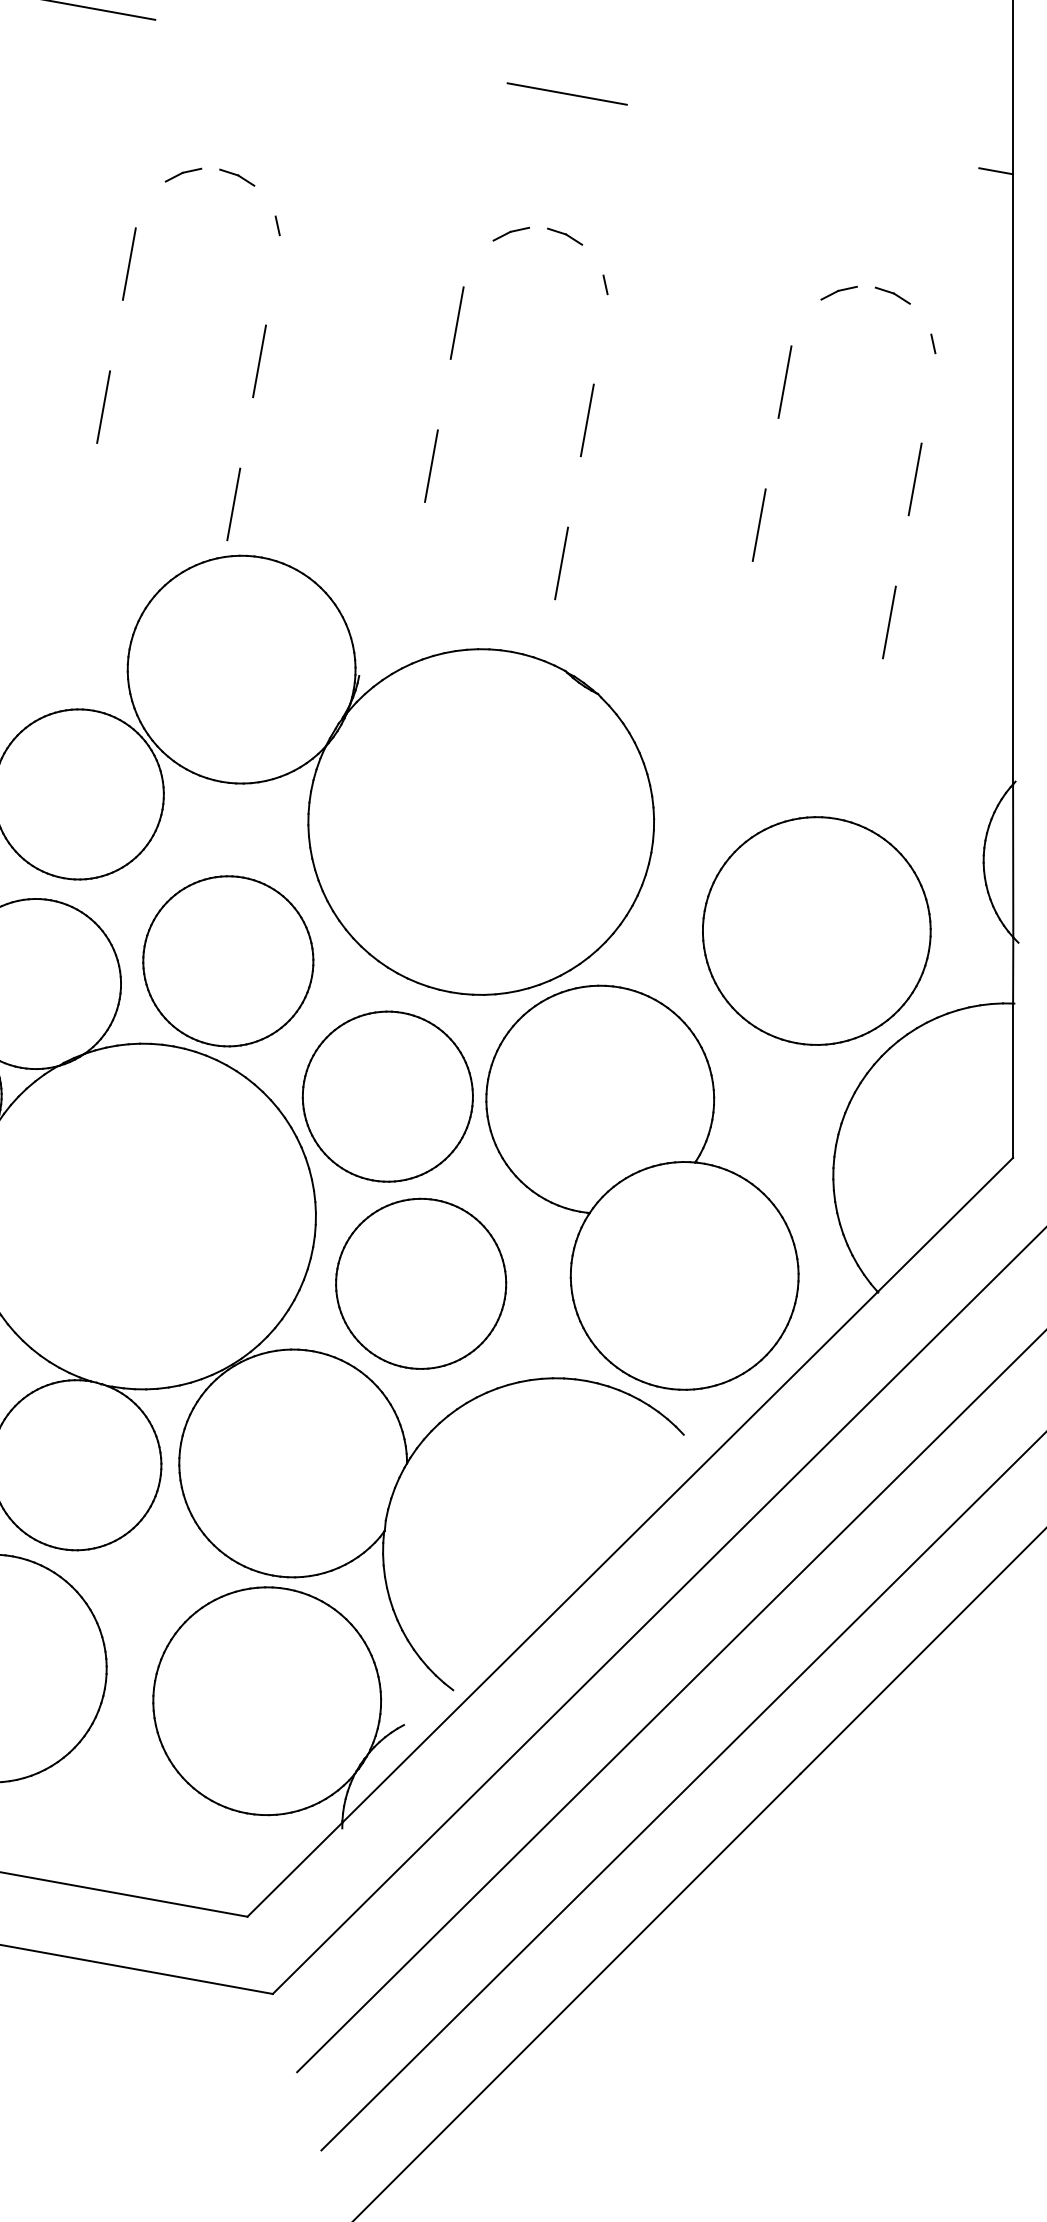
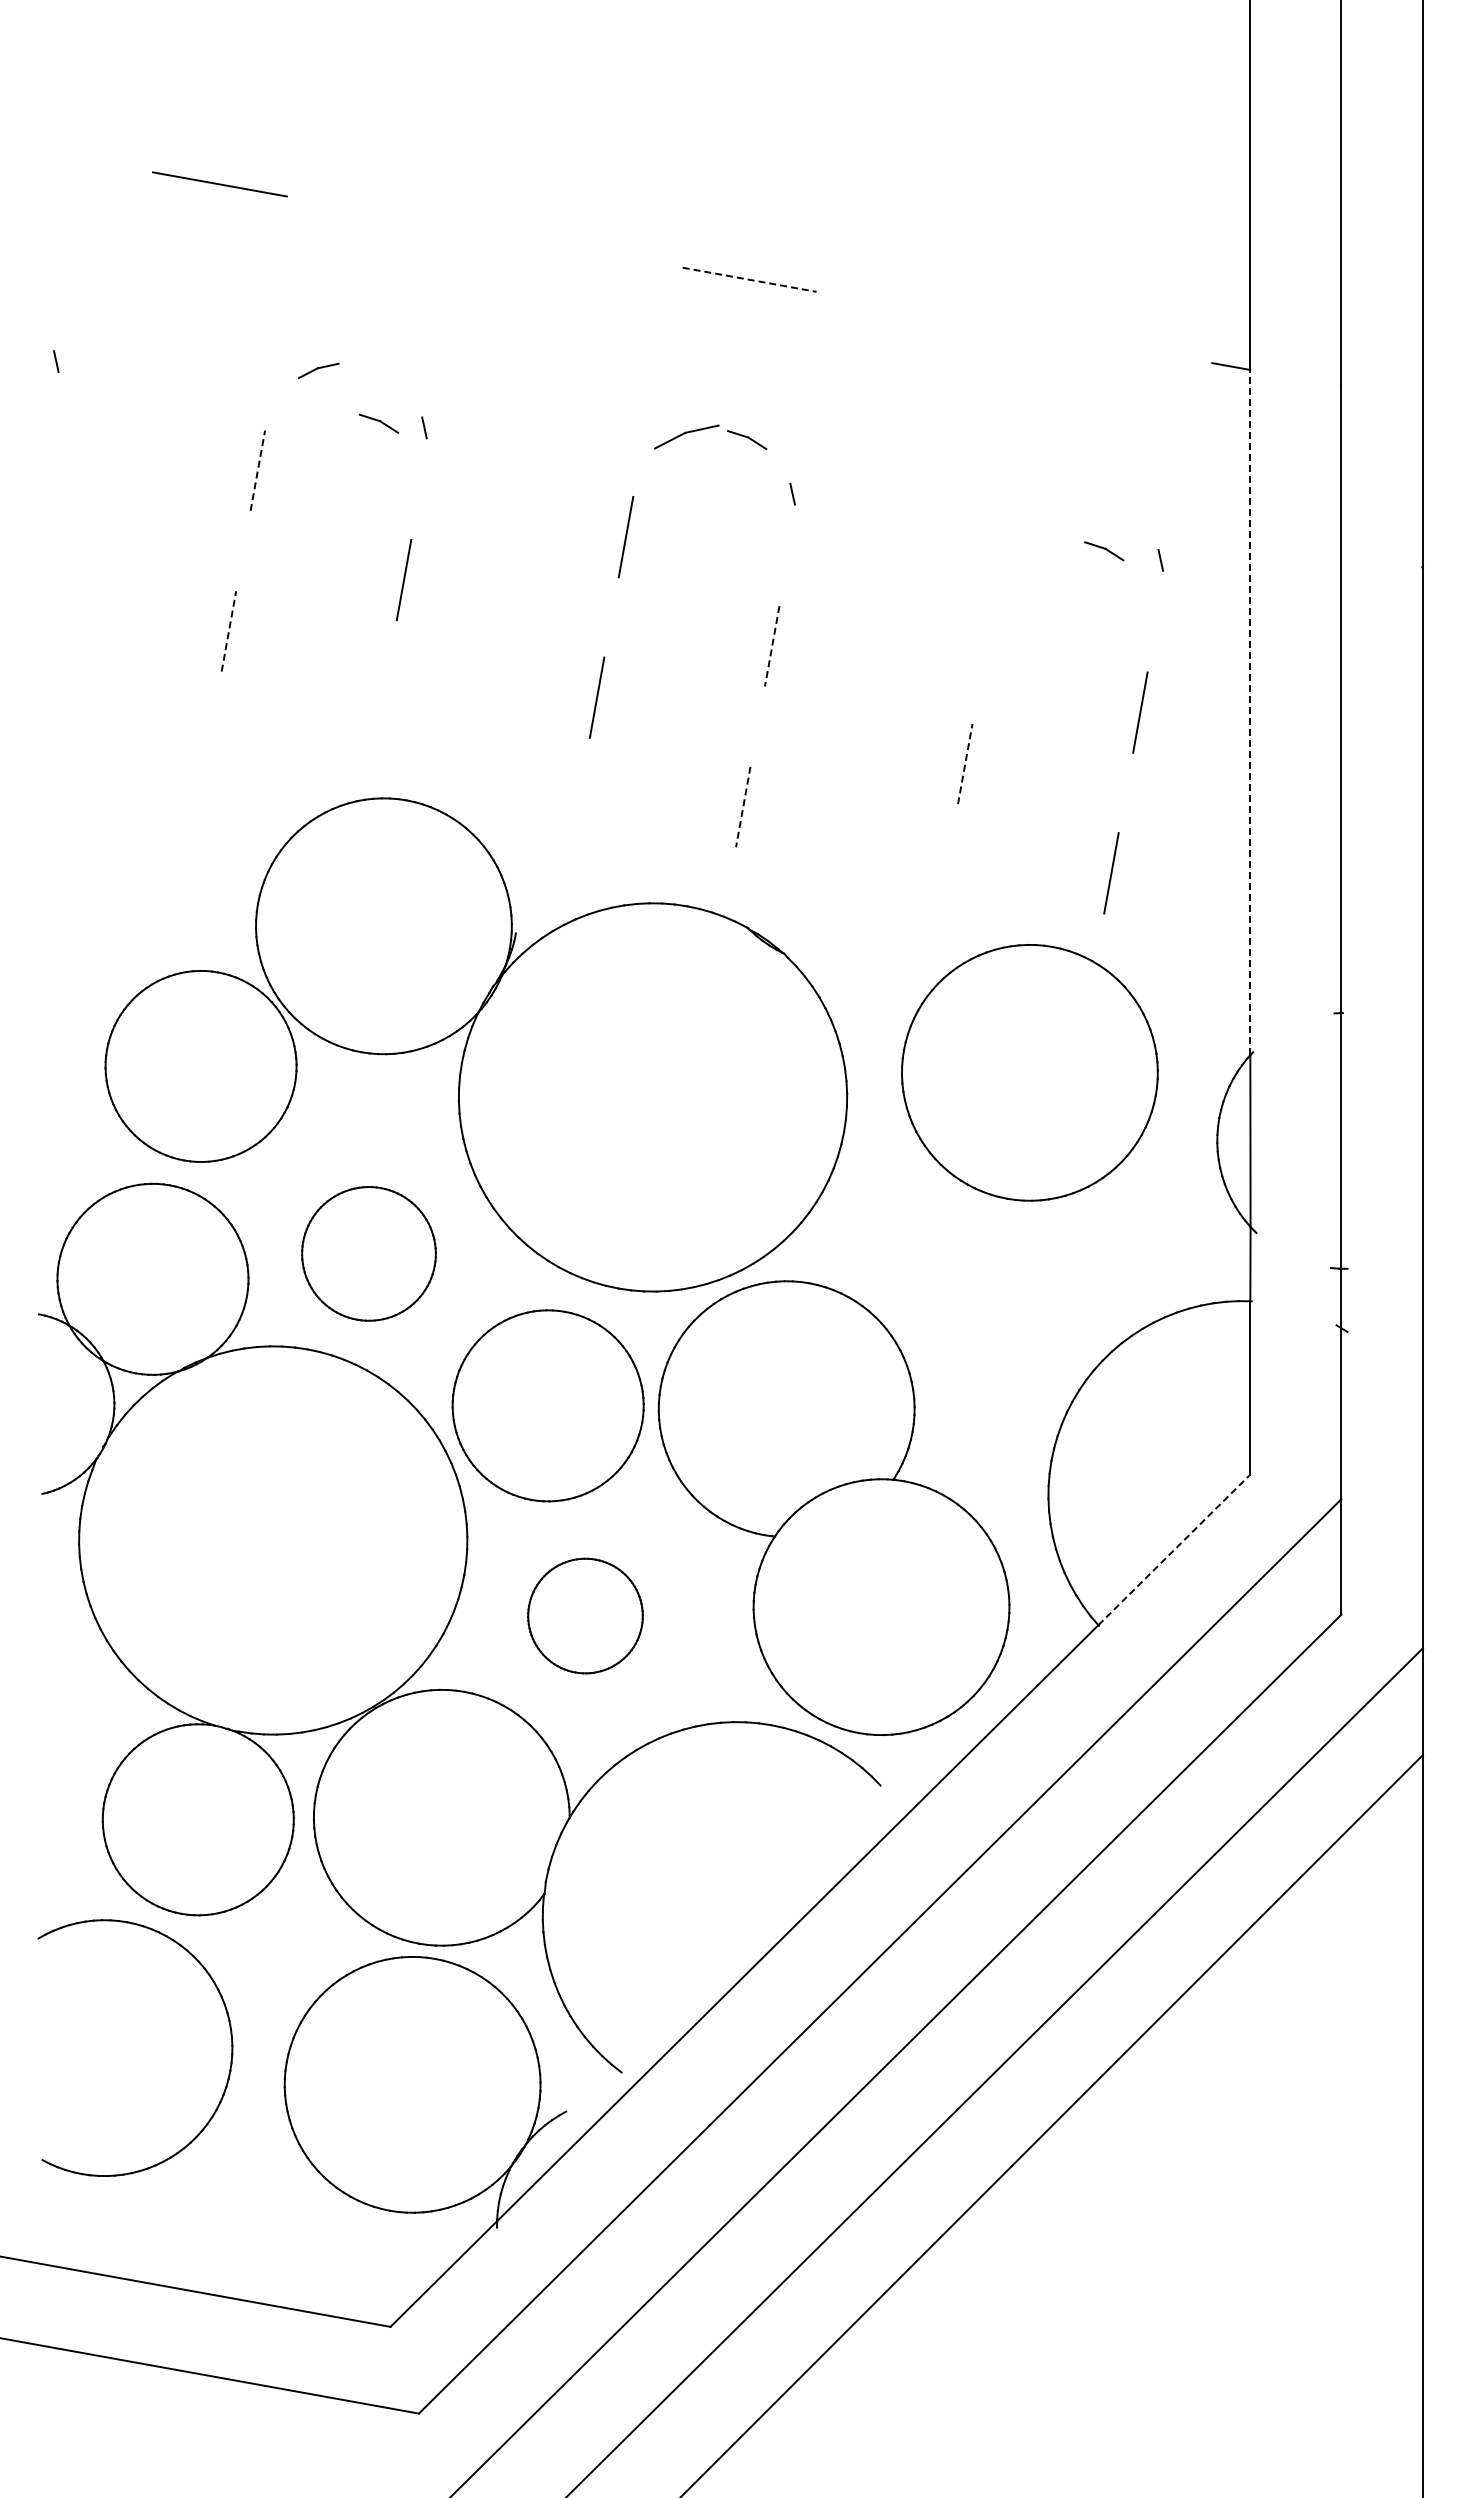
line: (568, 93) -> (750, 279), solid -> dashed
part: (236, 177) -> (378, 423), moved
part: (511, 234) -> (686, 437), size x1.6
line: (129, 263) -> (257, 470), solid -> dashed
part: (838, 293) -> (1054, 503), removed
part: (893, 295) -> (1104, 551), moved
line: (784, 382) -> (993, 603), removed
line: (103, 407) -> (228, 631), solid -> dashed
line: (587, 420) -> (772, 646), solid -> dashed
line: (1013, 479) -> (1250, 712), solid -> dashed
line: (233, 504) -> (374, 740), removed
line: (759, 525) -> (965, 764), solid -> dashed
line: (561, 563) -> (743, 807), solid -> dashed
part: (816, 930) -> (1029, 1072), moved
part: (227, 961) -> (368, 1253), size x0.7
line: (945, 1224) -> (1174, 1549), solid -> dashed
part: (421, 1283) -> (585, 1615), size x0.6

